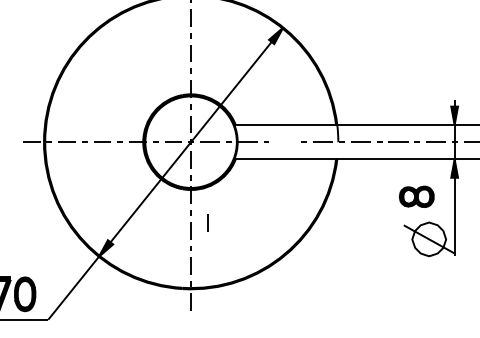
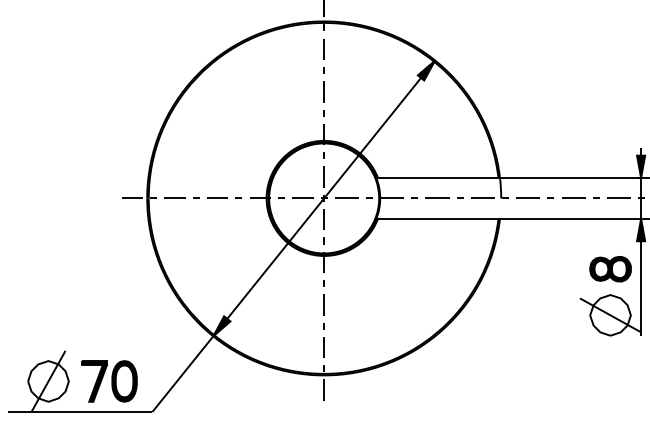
line: (285, 141) -> (437, 197), added
part: (416, 197) -> (610, 269), moved
line: (207, 222) -> (343, 295), removed

